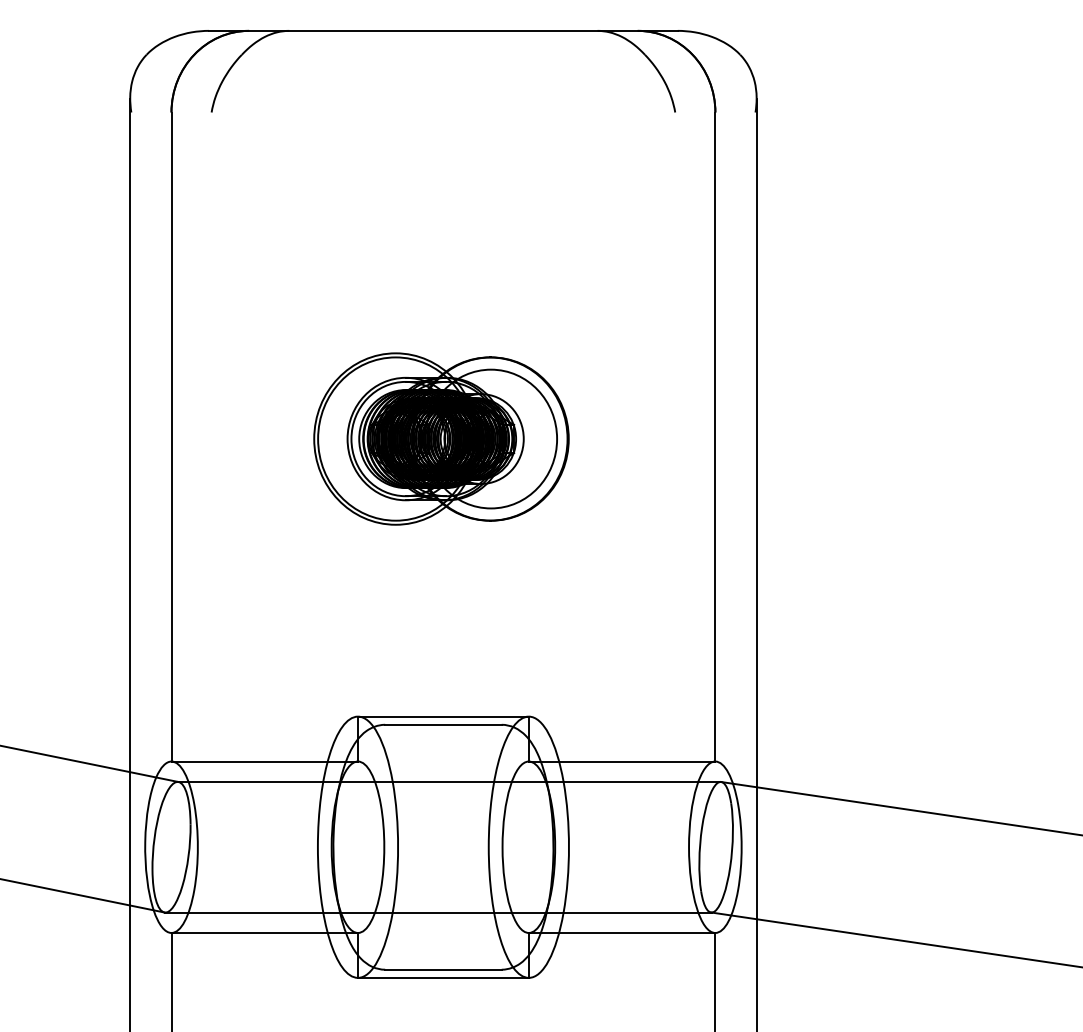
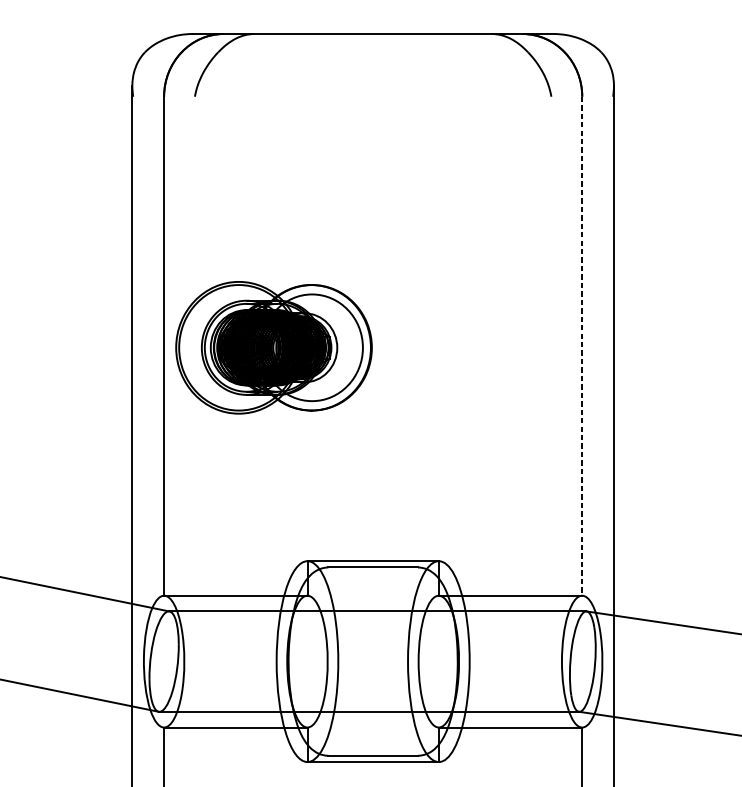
line: (715, 437) -> (582, 346), solid -> dashed
part: (441, 438) -> (274, 347), moved

